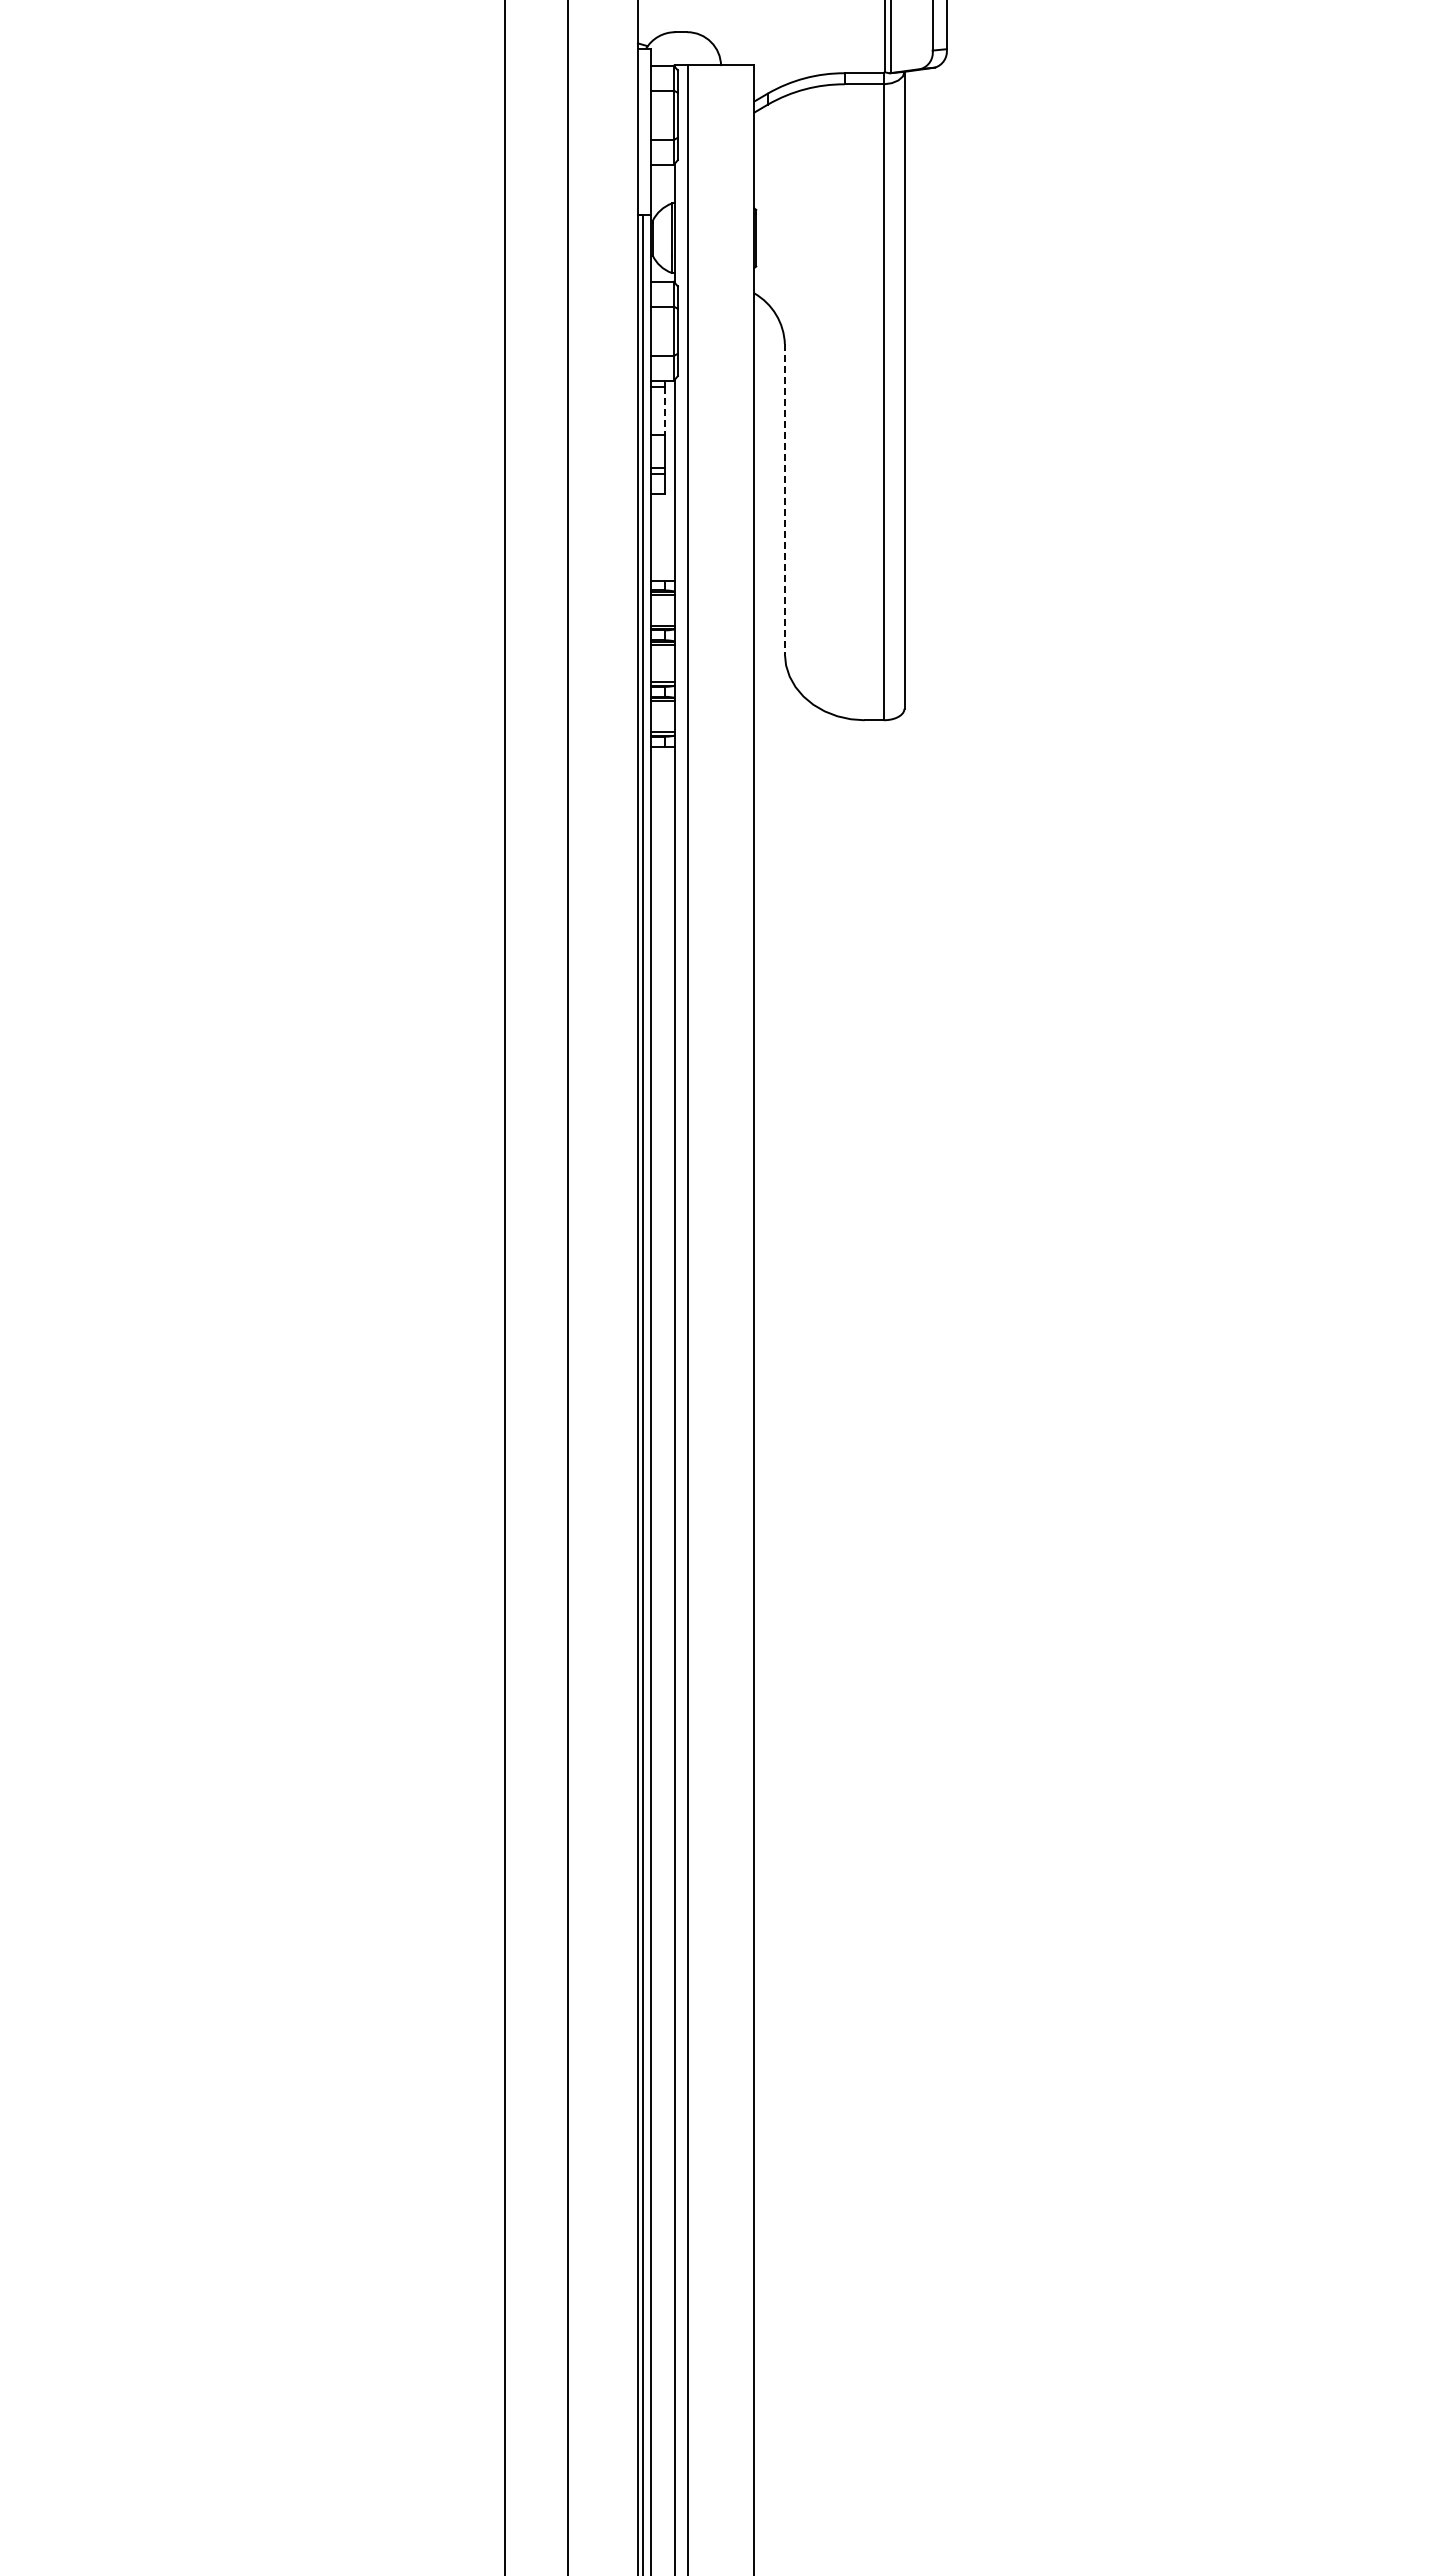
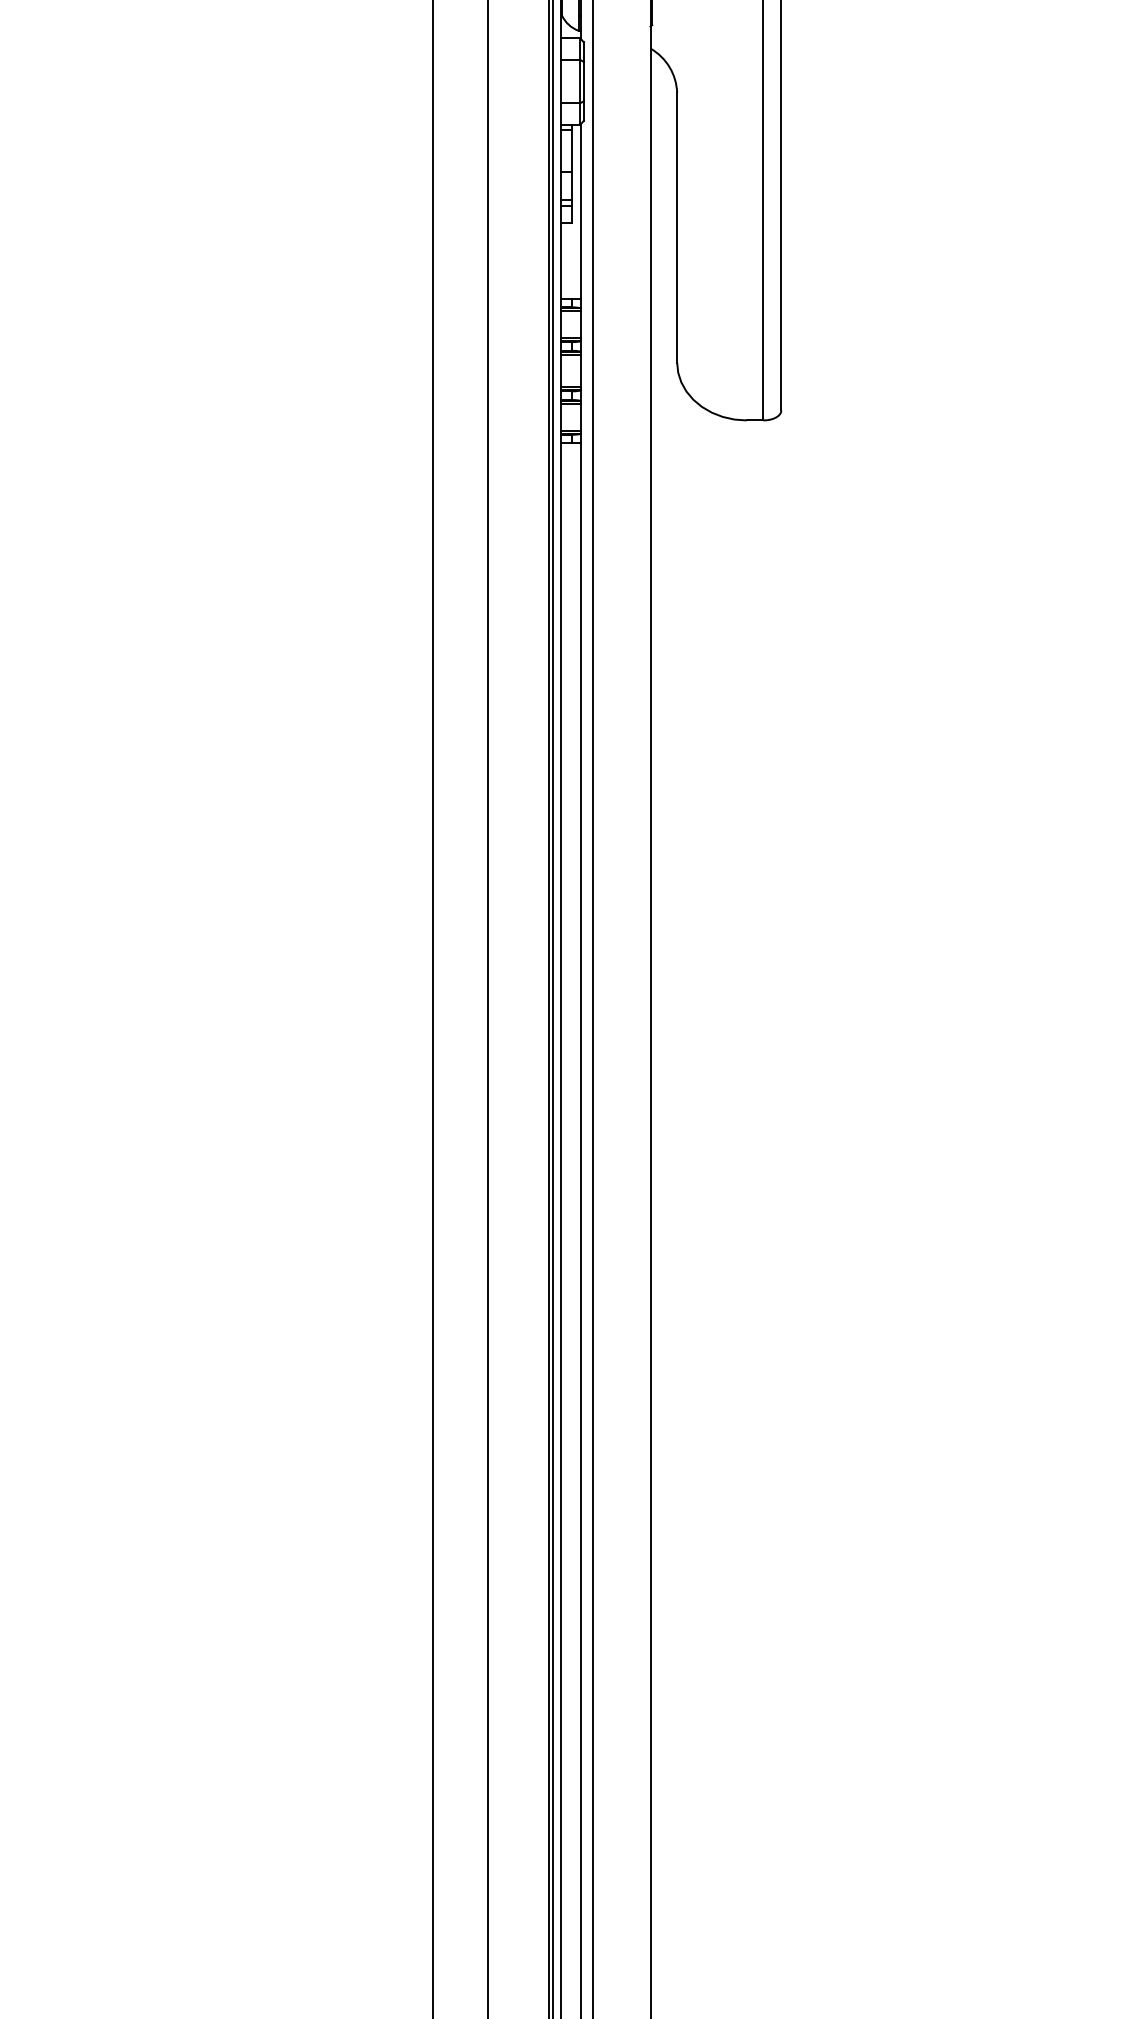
line: (664, 411) -> (572, 151), dashed -> solid
line: (784, 499) -> (676, 228), dashed -> solid

